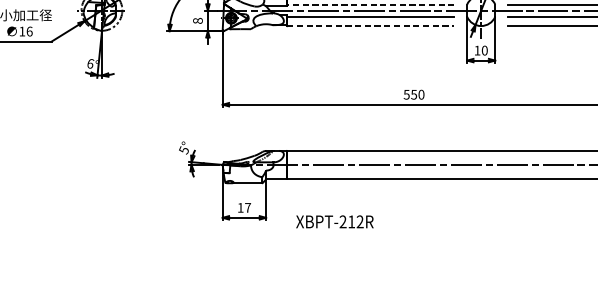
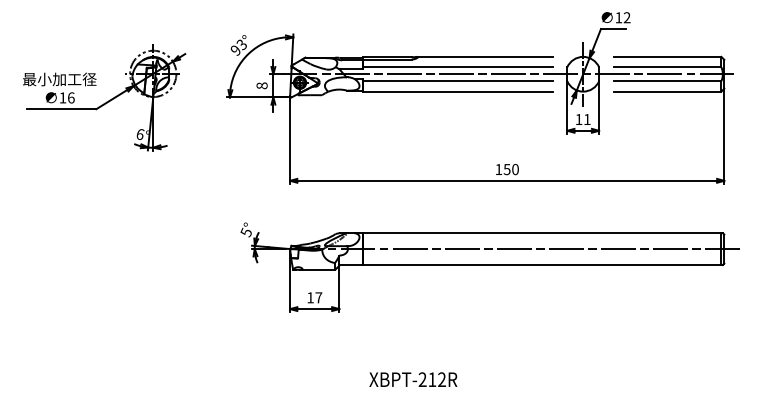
line: (371, 4) -> (458, 67), dashed -> solid
line: (371, 25) -> (458, 91), dashed -> solid
text: (484, 50) -> (587, 119), 10 -> 11
text: (406, 94) -> (498, 169), 550 -> 150
text: (335, 221) -> (413, 379), moved

